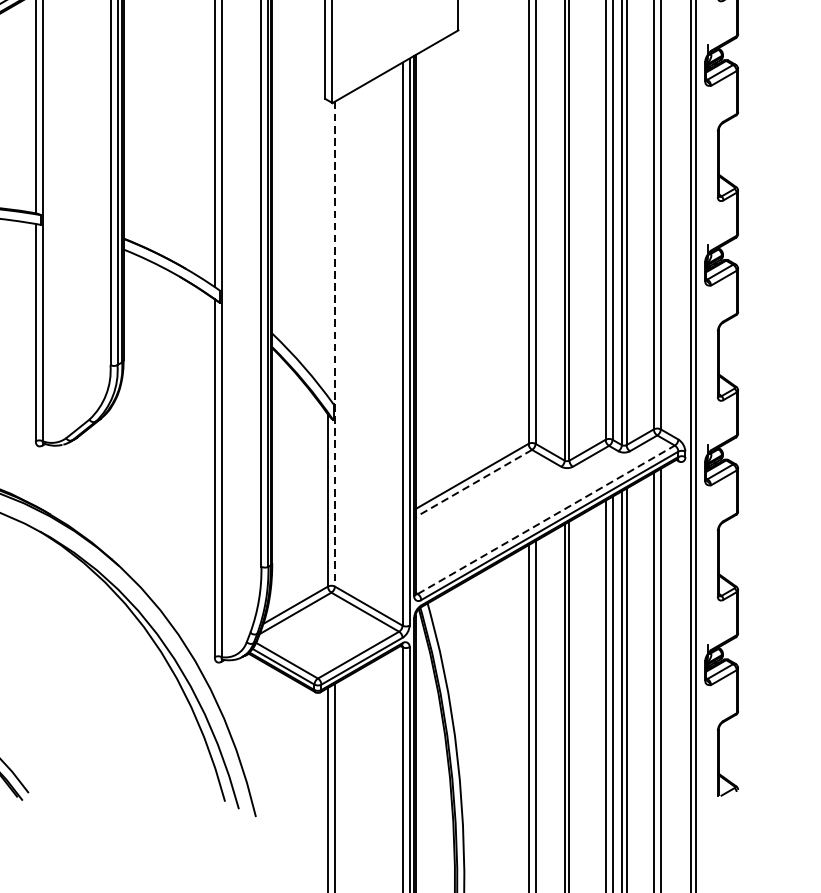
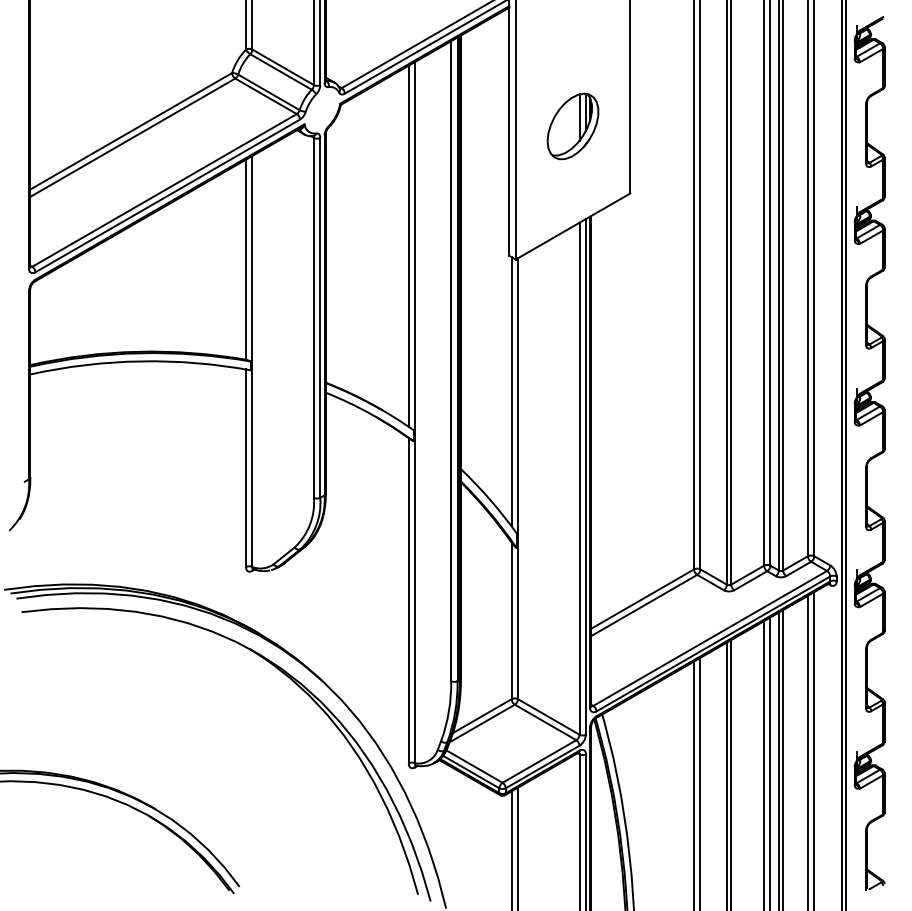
line: (327, 248) -> (511, 391), added
line: (335, 344) -> (518, 479), dashed -> solid
line: (472, 483) -> (643, 605), dashed -> solid
line: (546, 519) -> (710, 638), dashed -> solid

